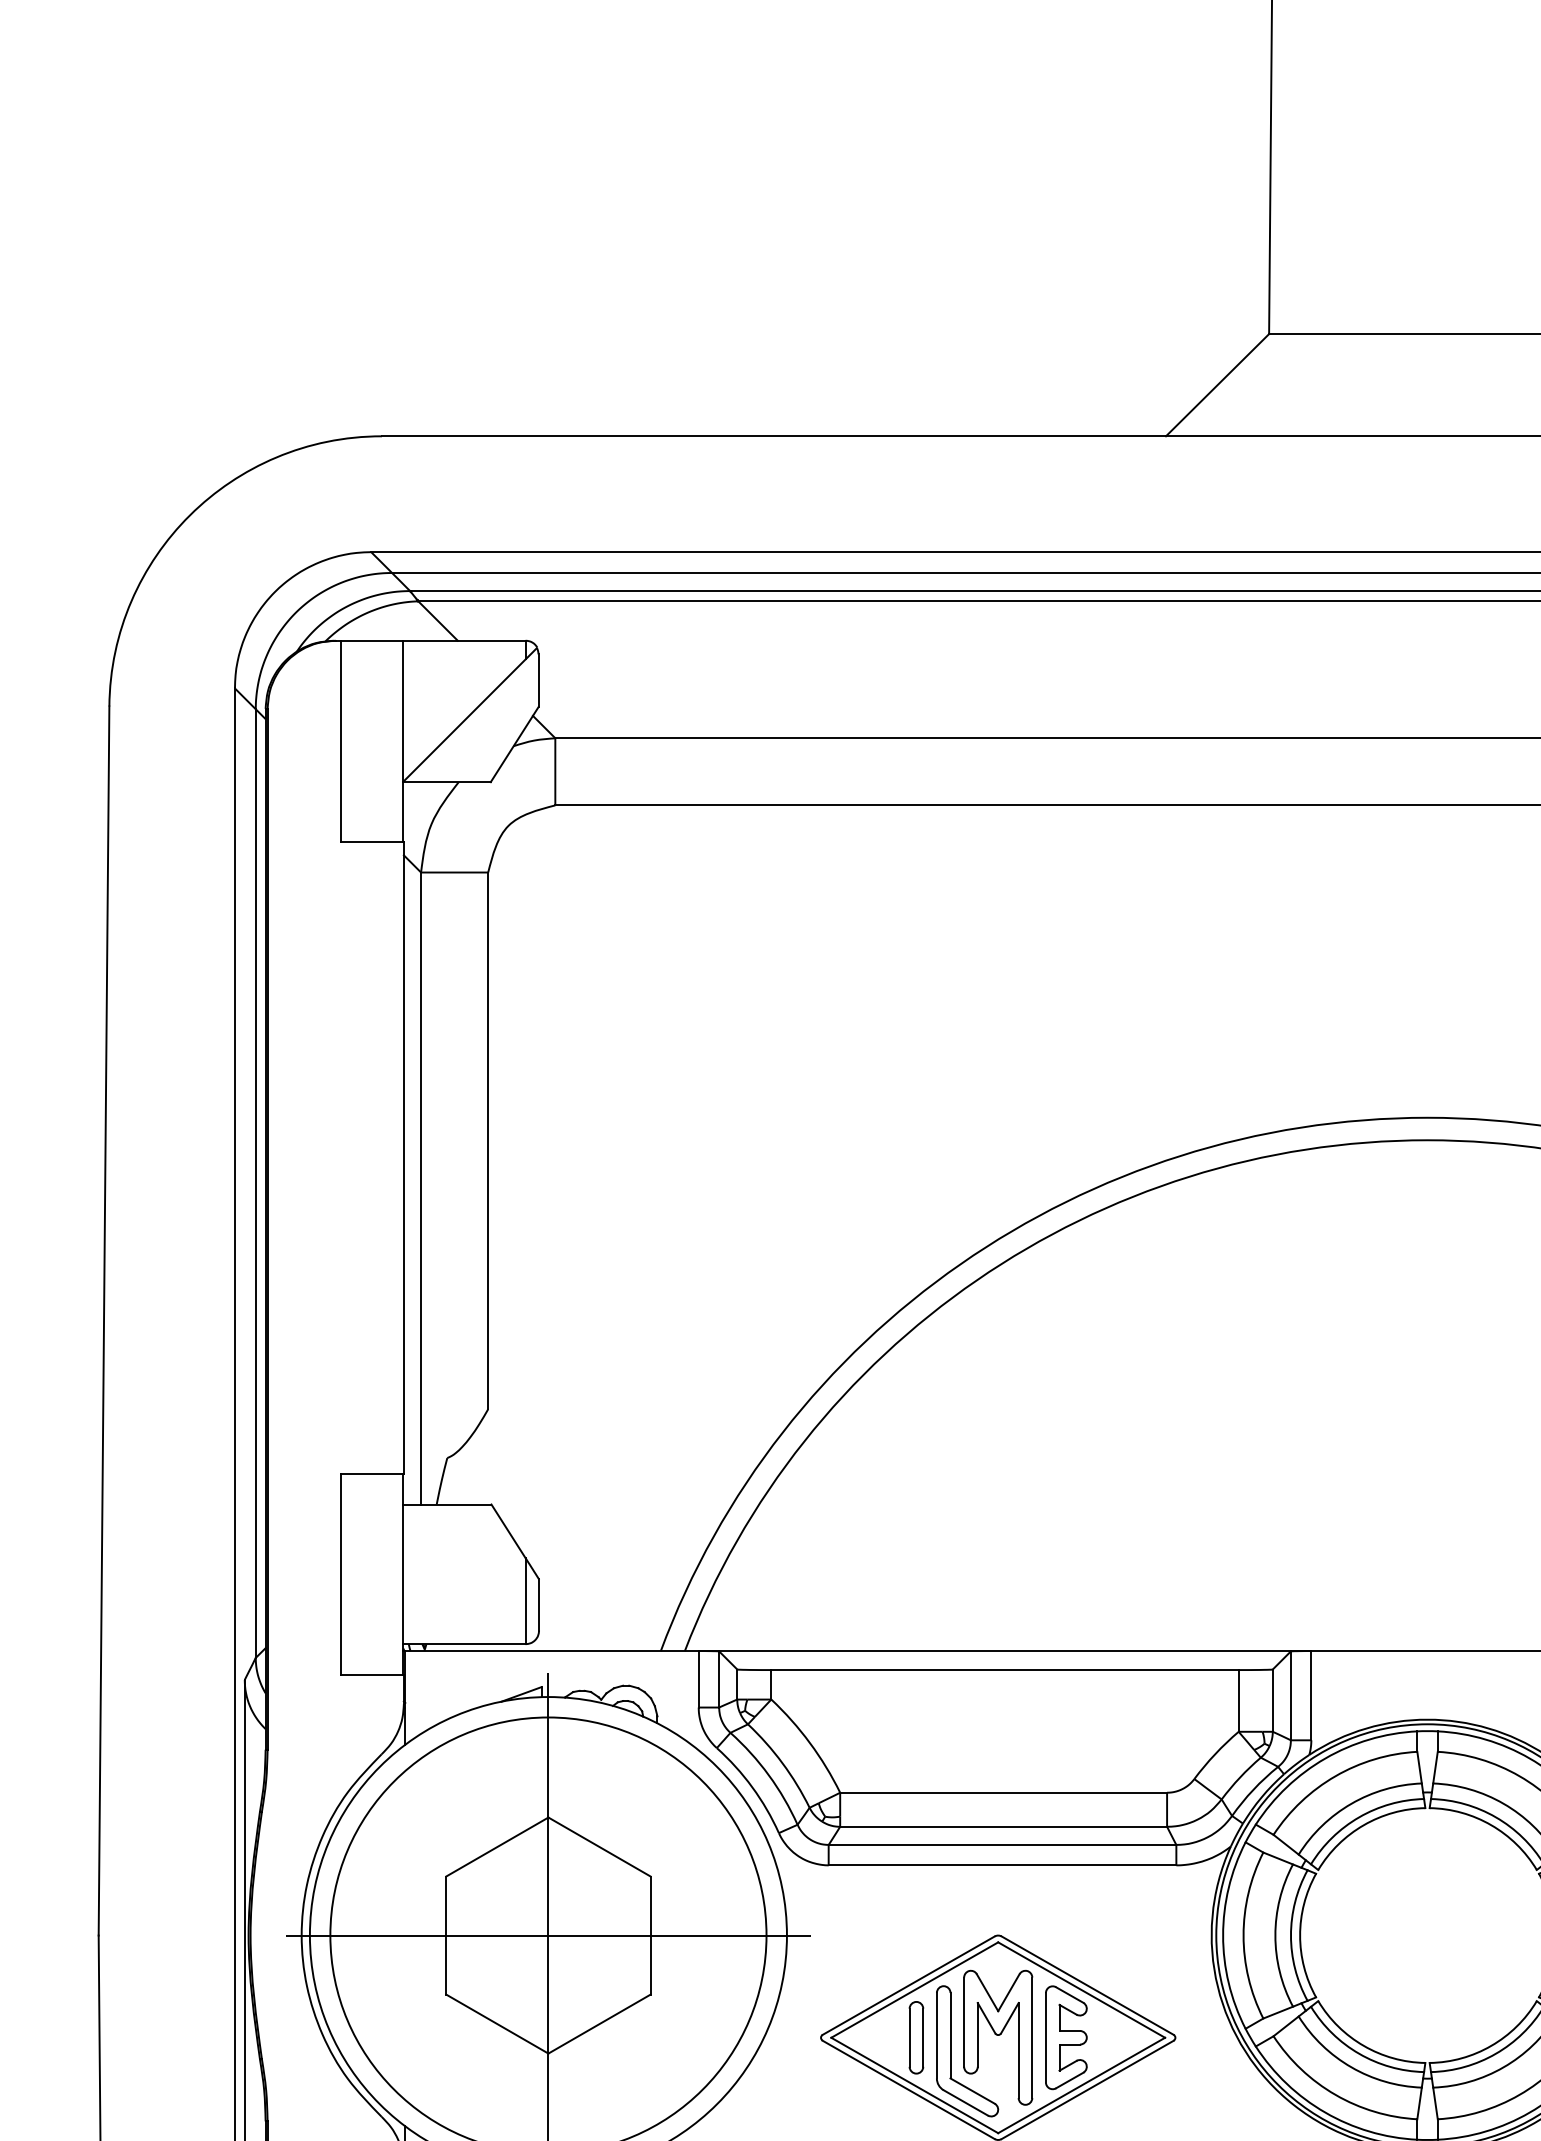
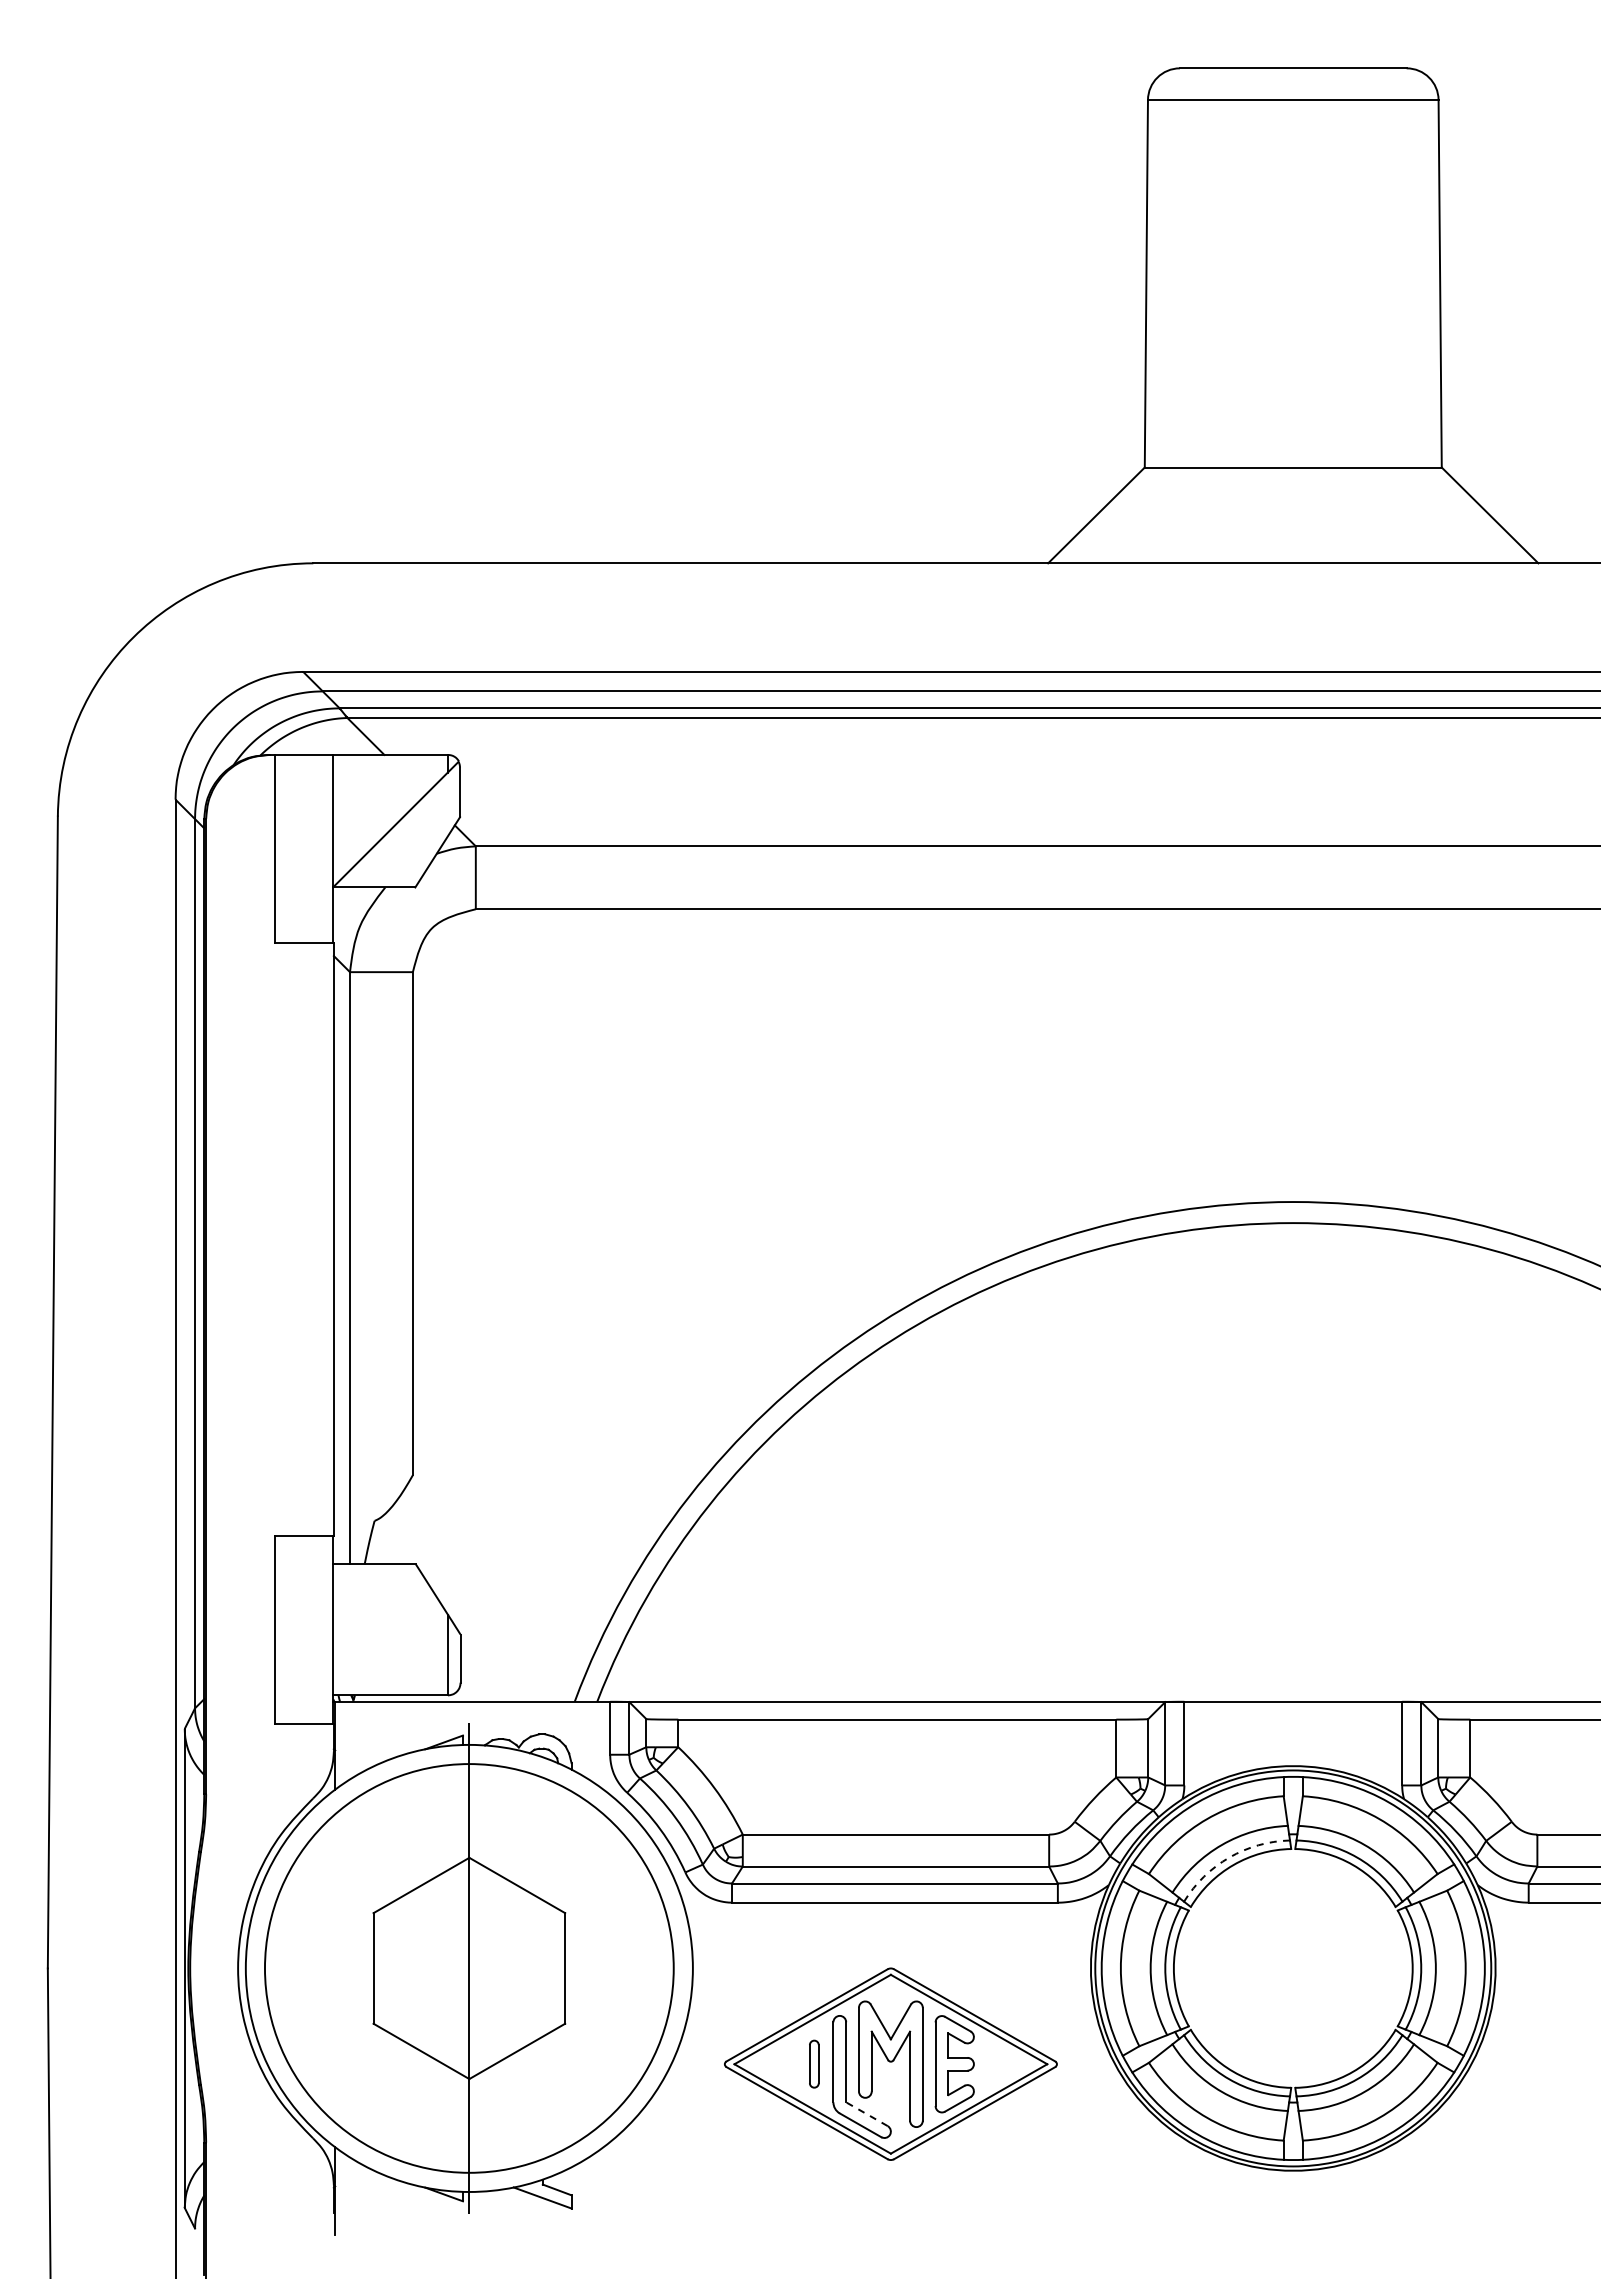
arc: (1359, 1817) -> (1229, 1857), solid -> dashed
line: (548, 1935) -> (469, 1968), removed
part: (916, 2036) -> (814, 2063), size x0.7
line: (972, 2091) -> (866, 2114), solid -> dashed

